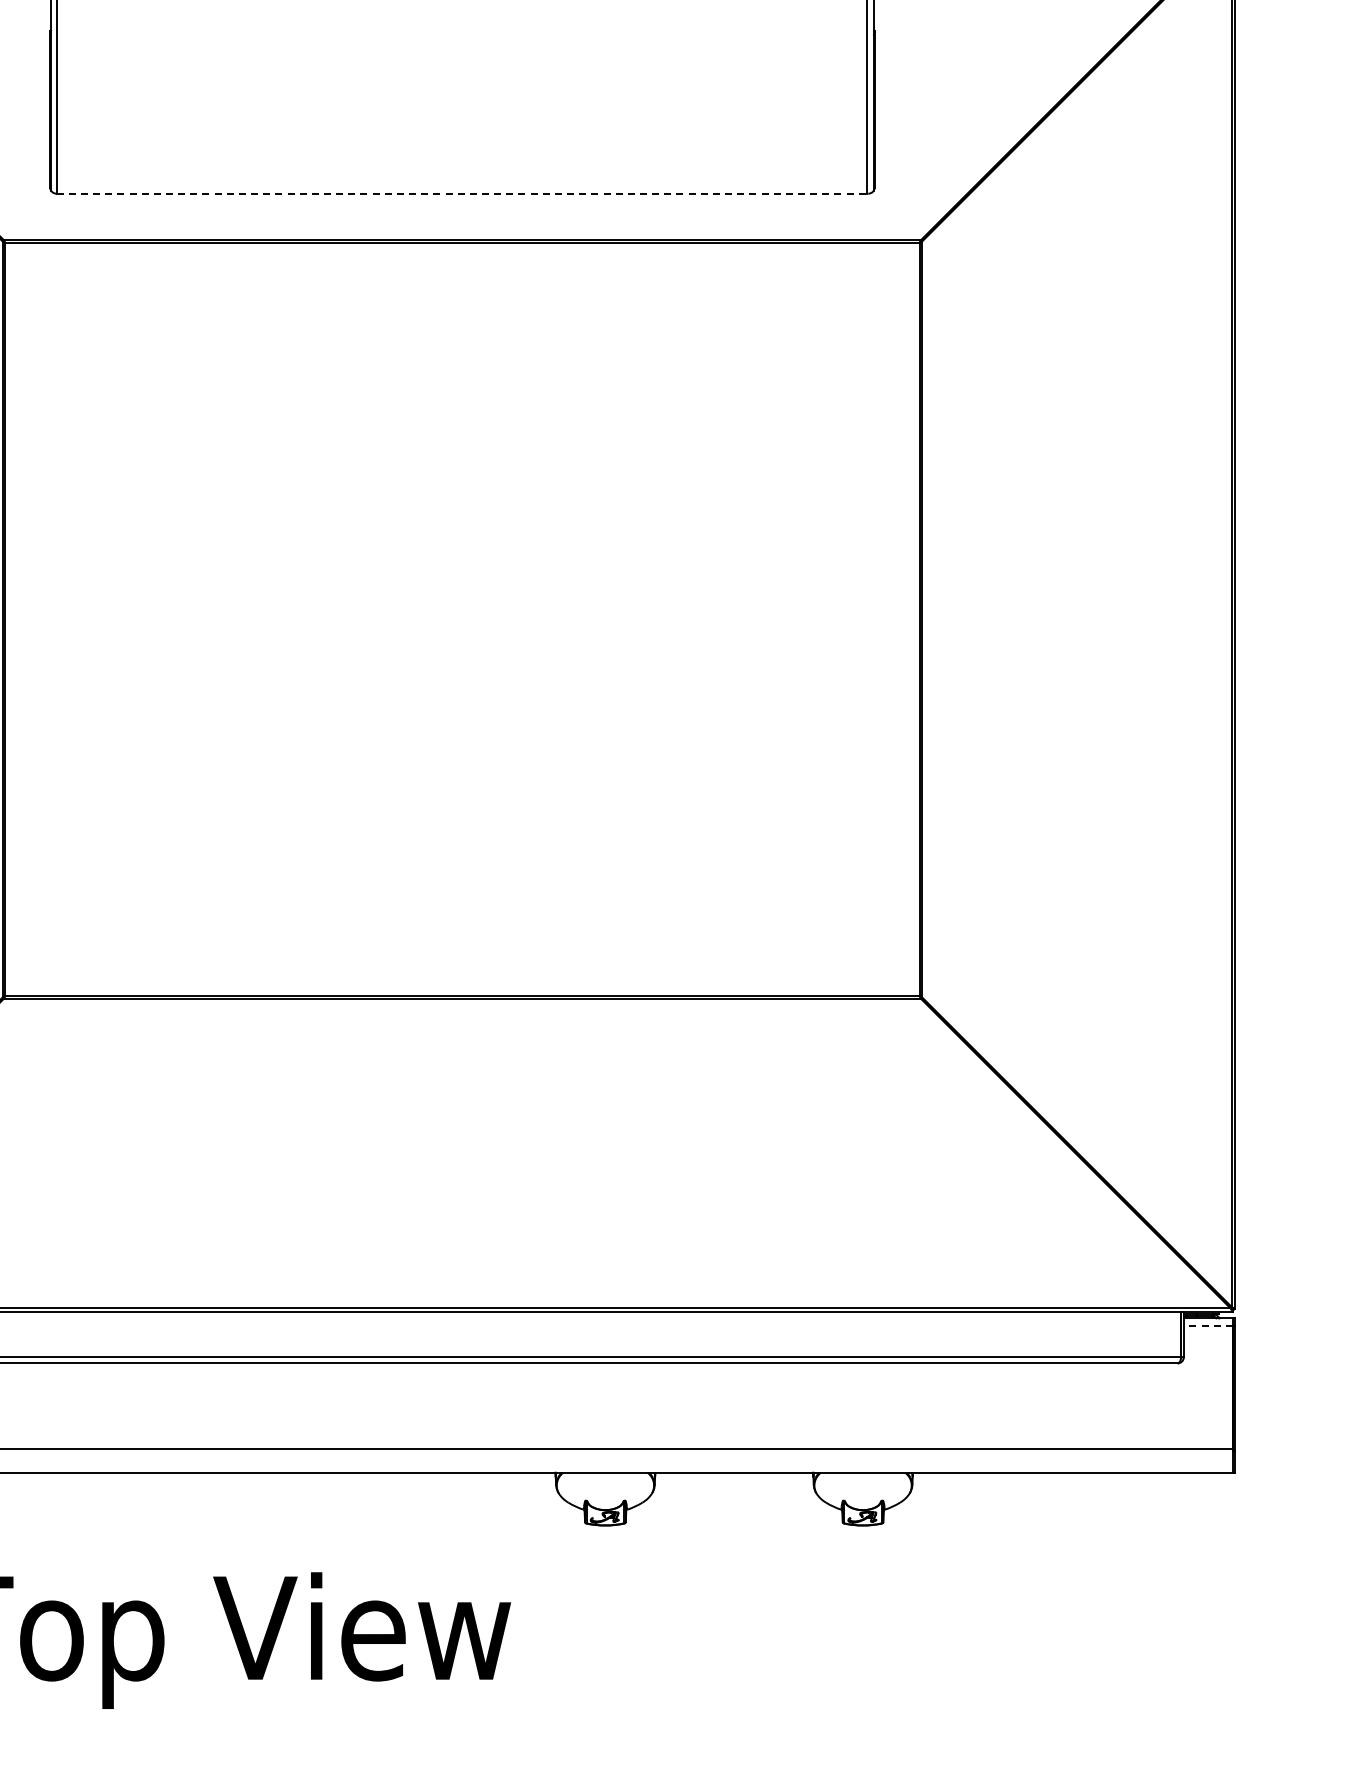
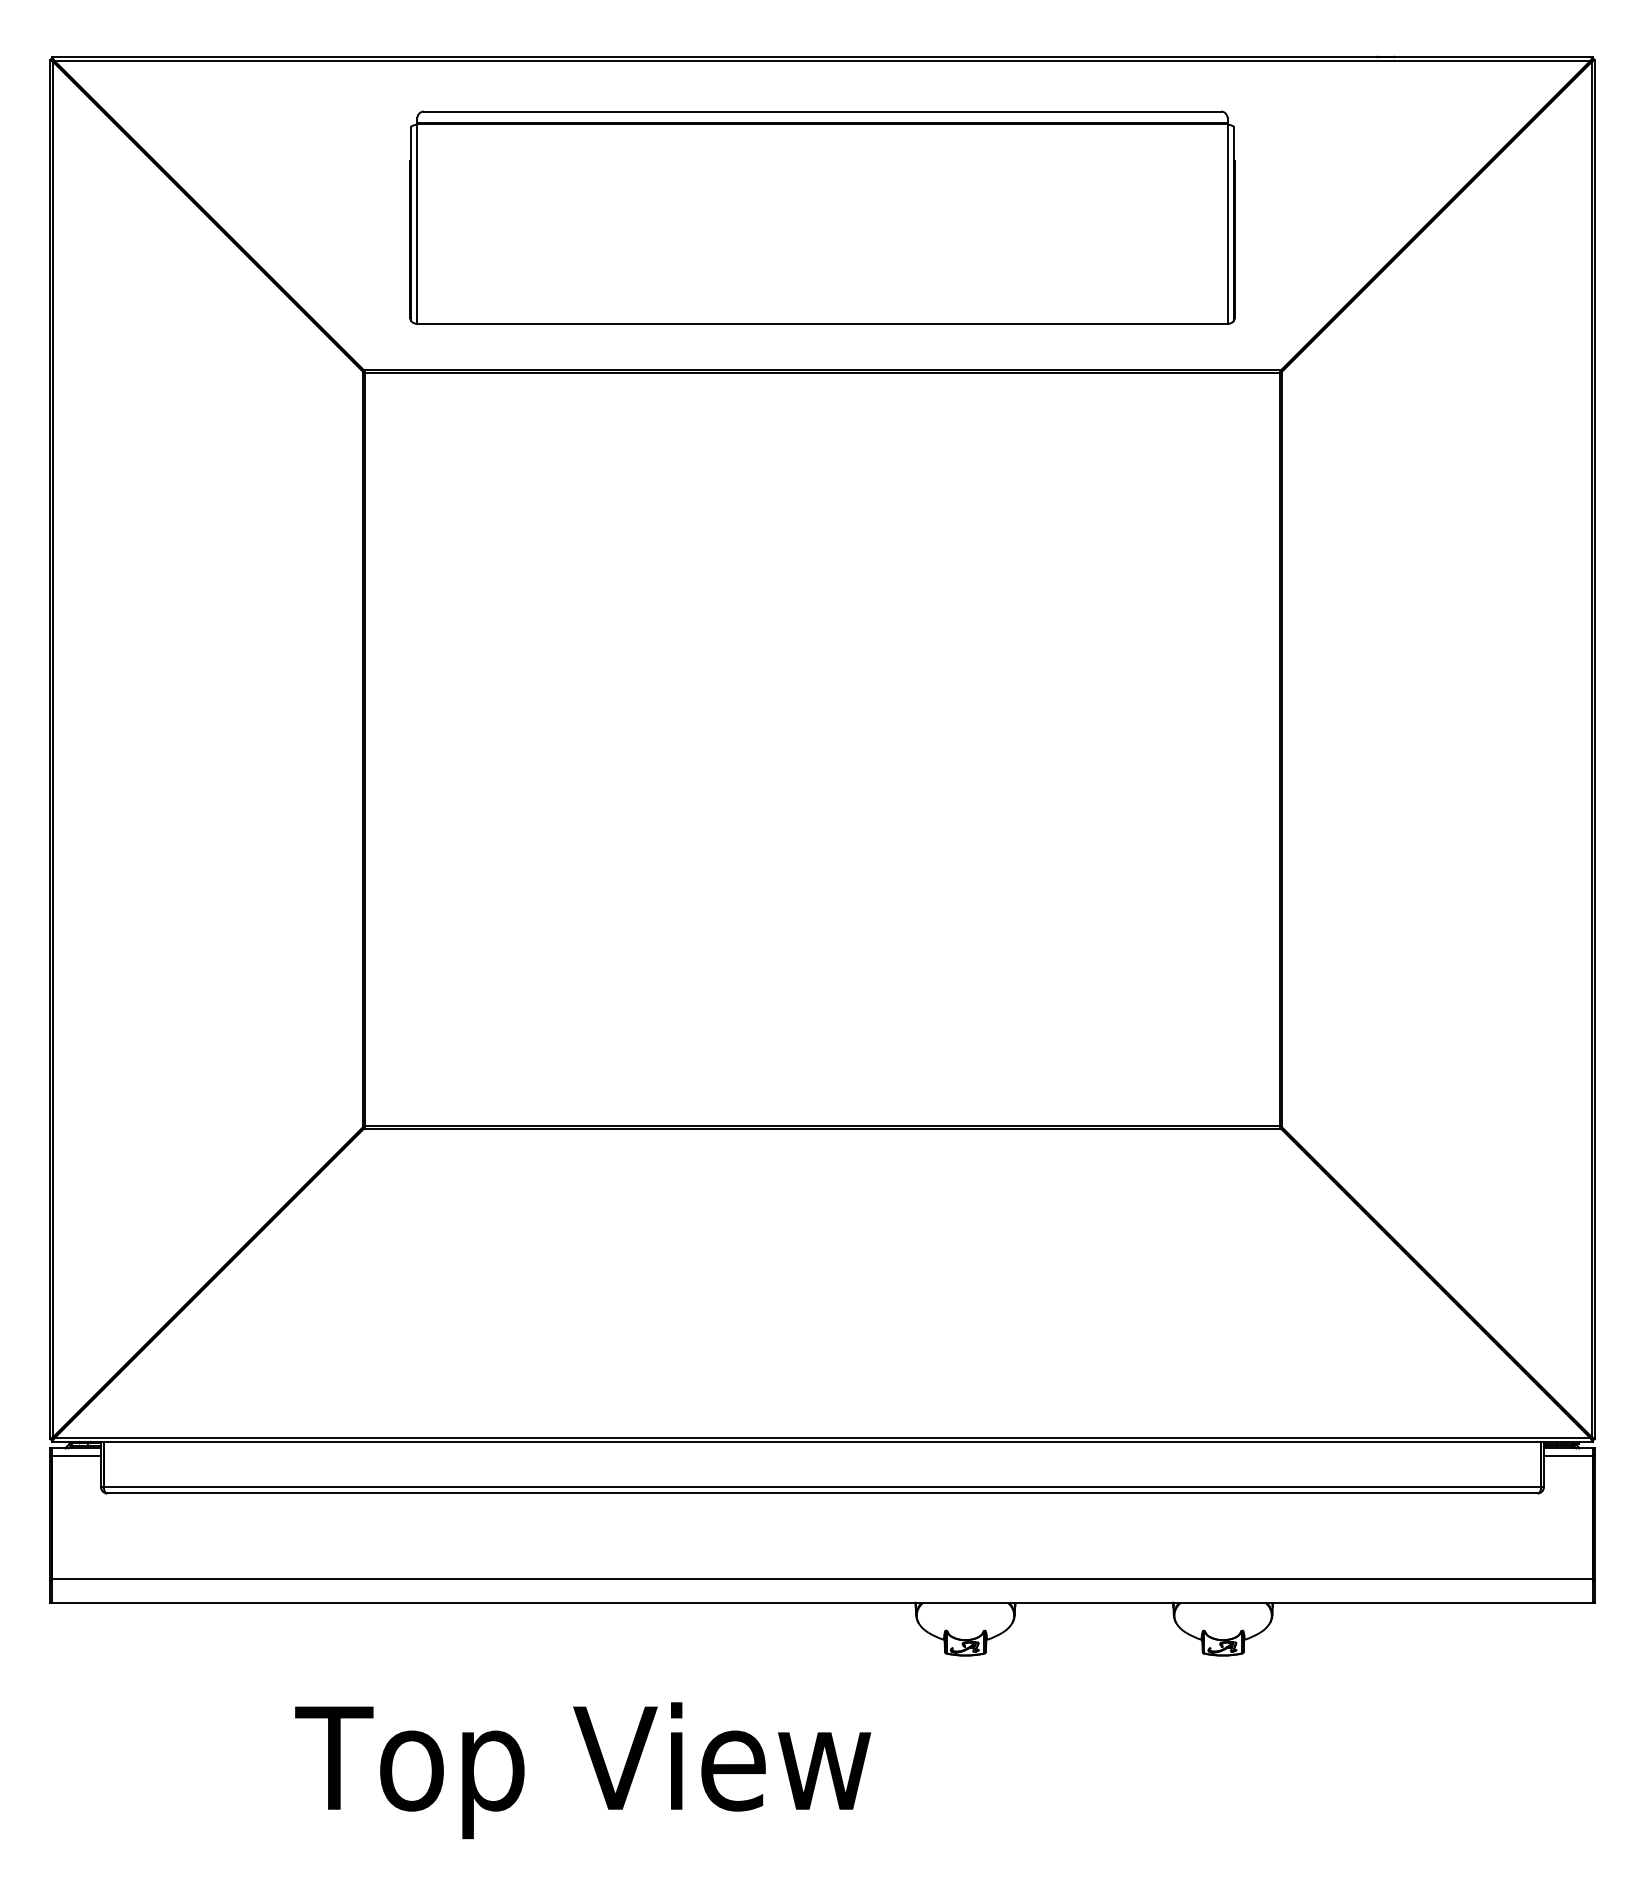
line: (462, 193) -> (822, 323), dashed -> solid
line: (1208, 1326) -> (1568, 1456), dashed -> solid

